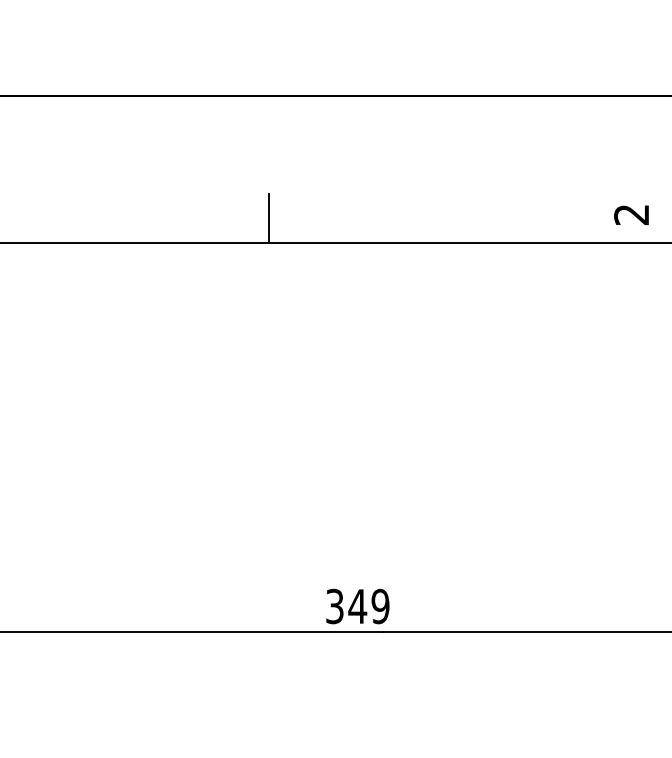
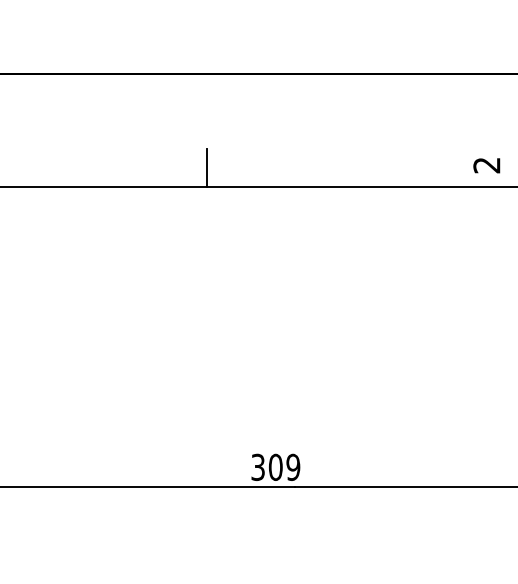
text: (357, 606) -> (275, 467), 349 -> 309

